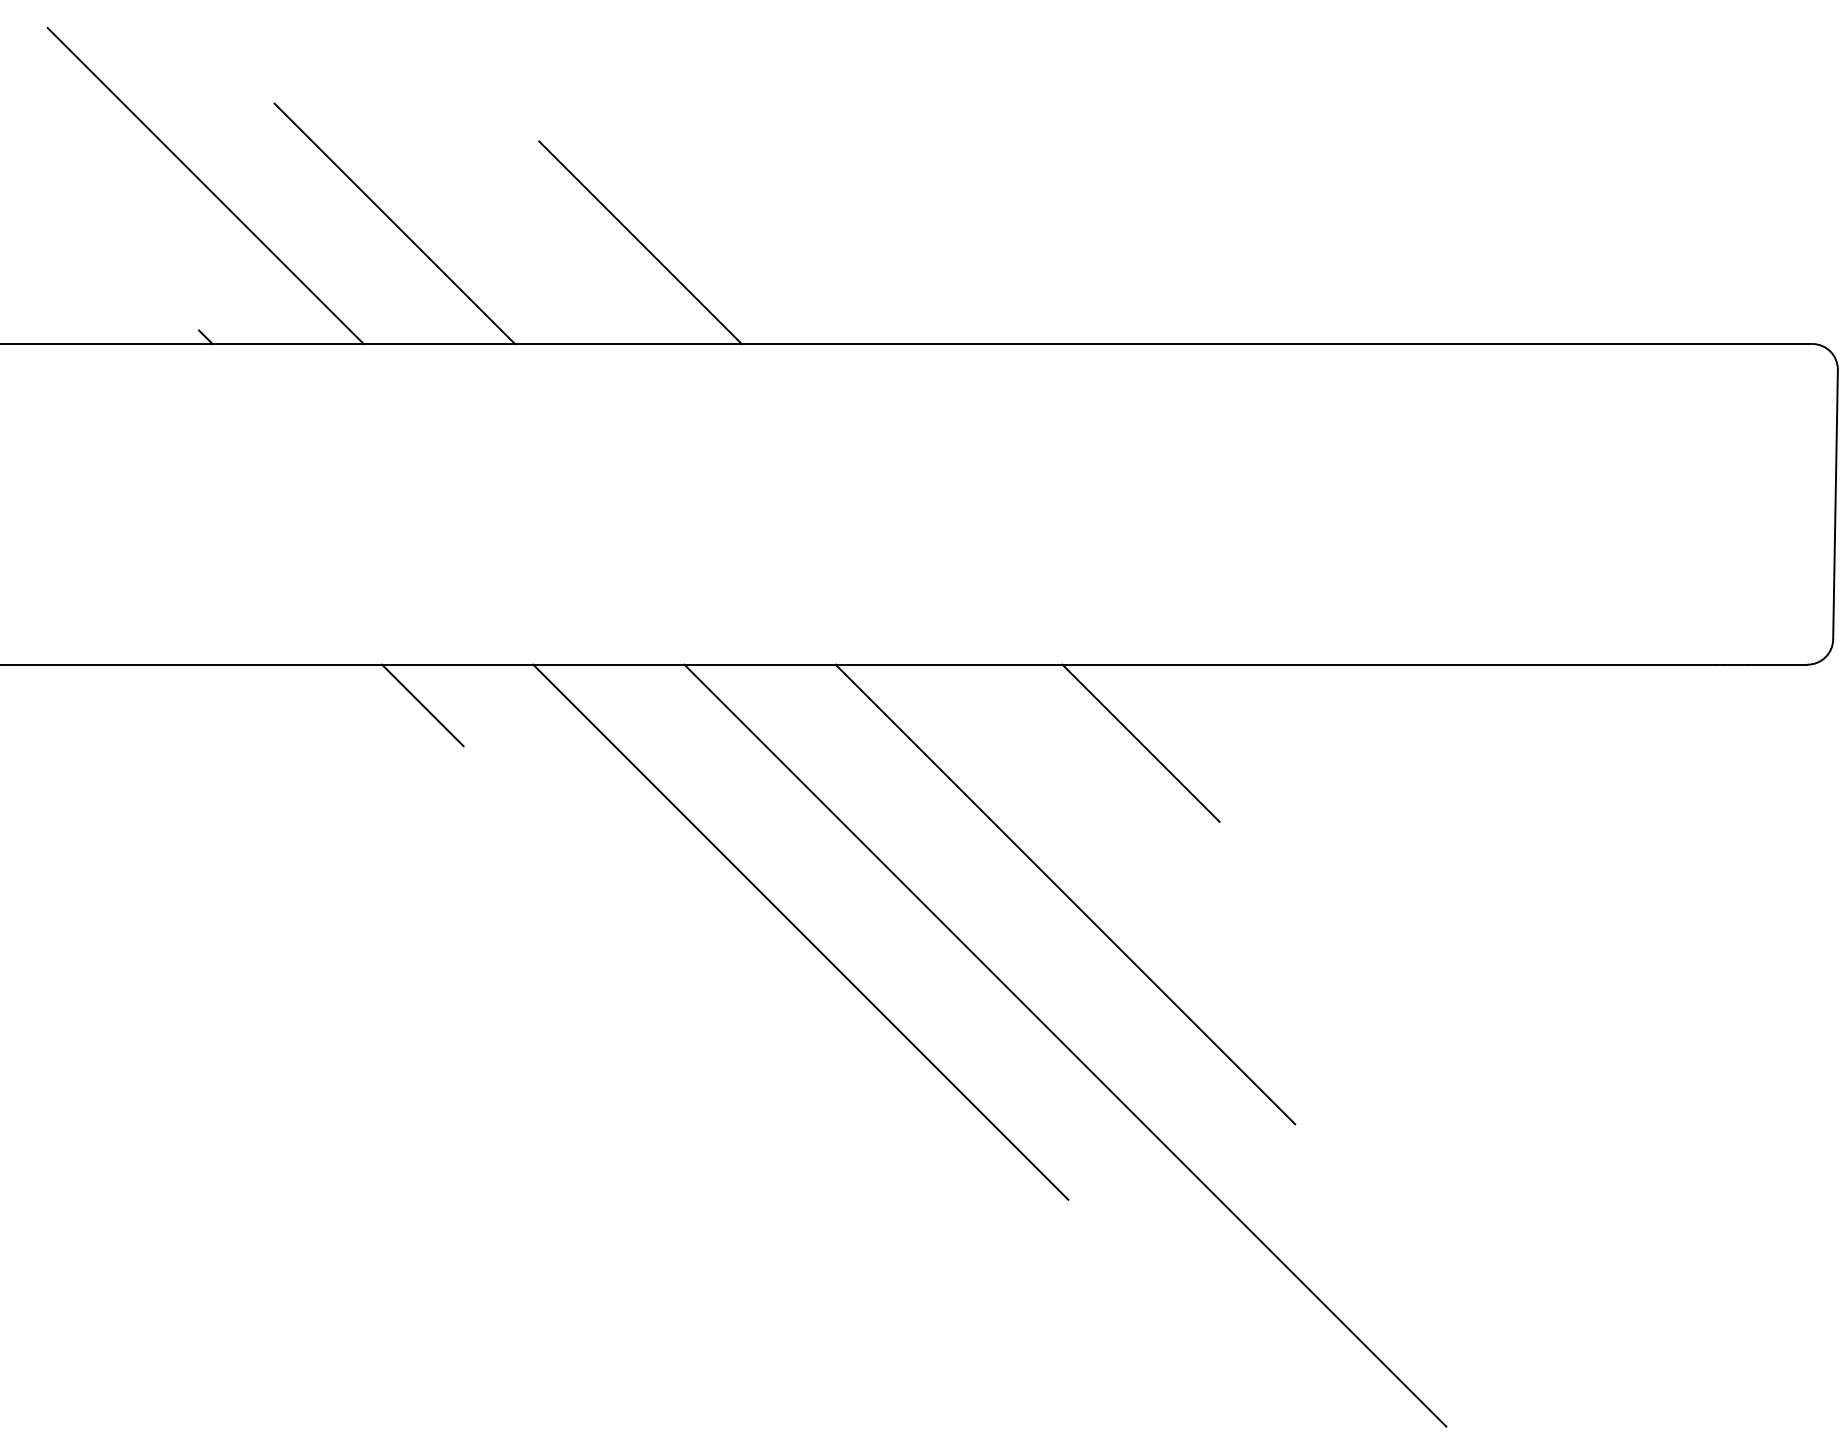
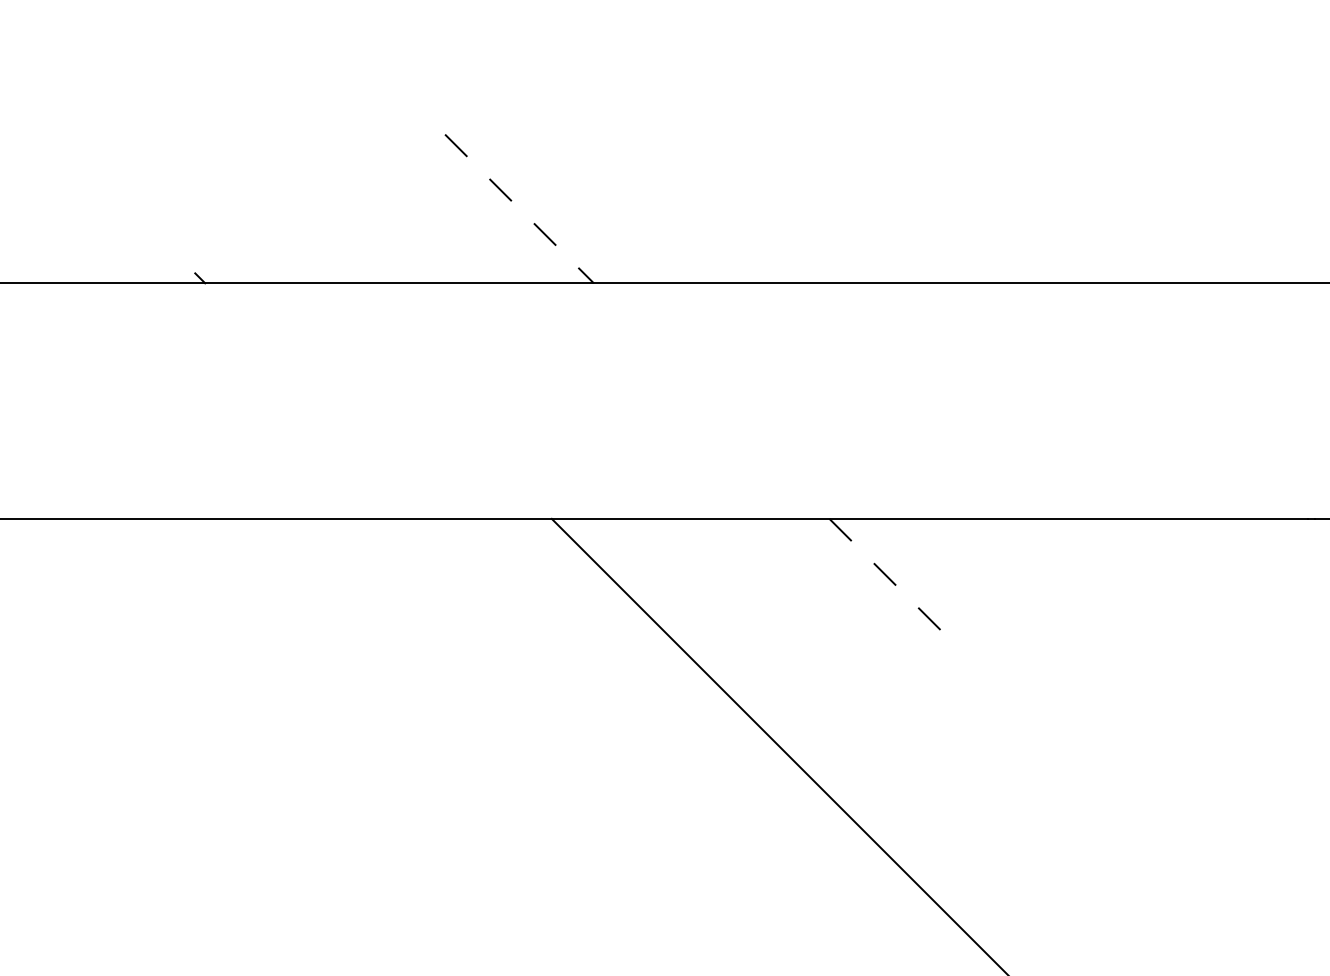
line: (205, 185) -> (200, 166), removed
line: (394, 223) -> (338, 194), removed
line: (640, 243) -> (519, 209), solid -> dashed
line: (422, 705) -> (359, 548), removed
line: (1141, 743) -> (887, 576), solid -> dashed
line: (1065, 894) -> (831, 687), removed
line: (800, 931) -> (637, 714), removed

